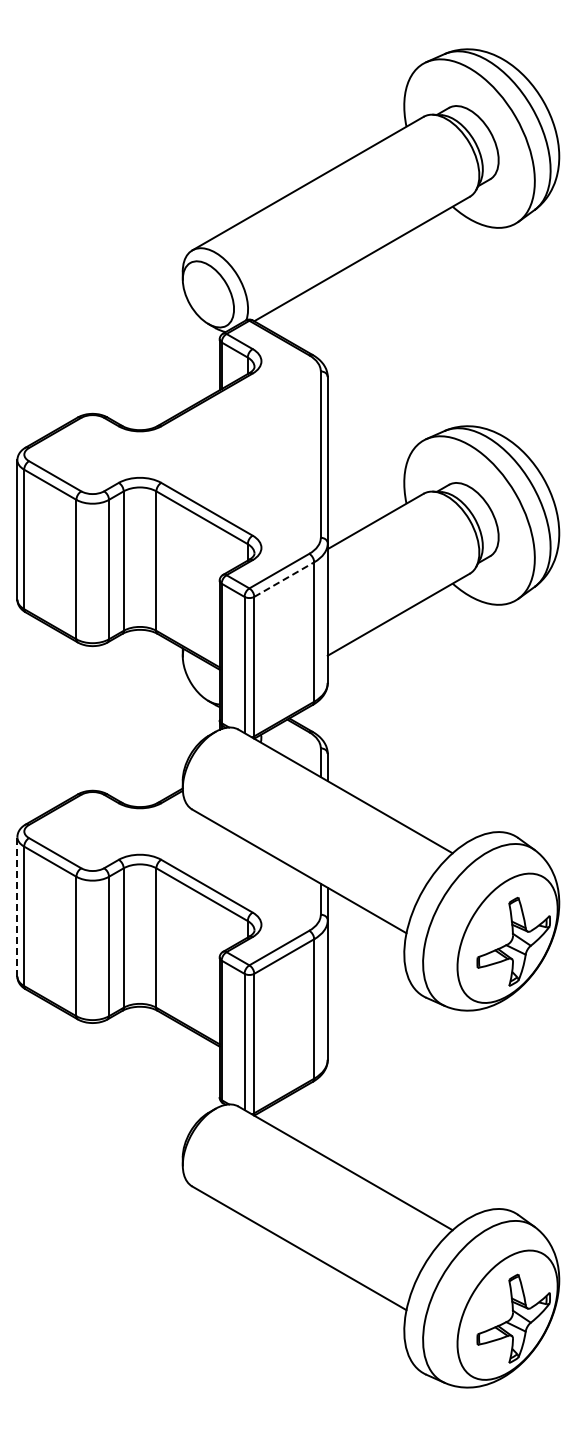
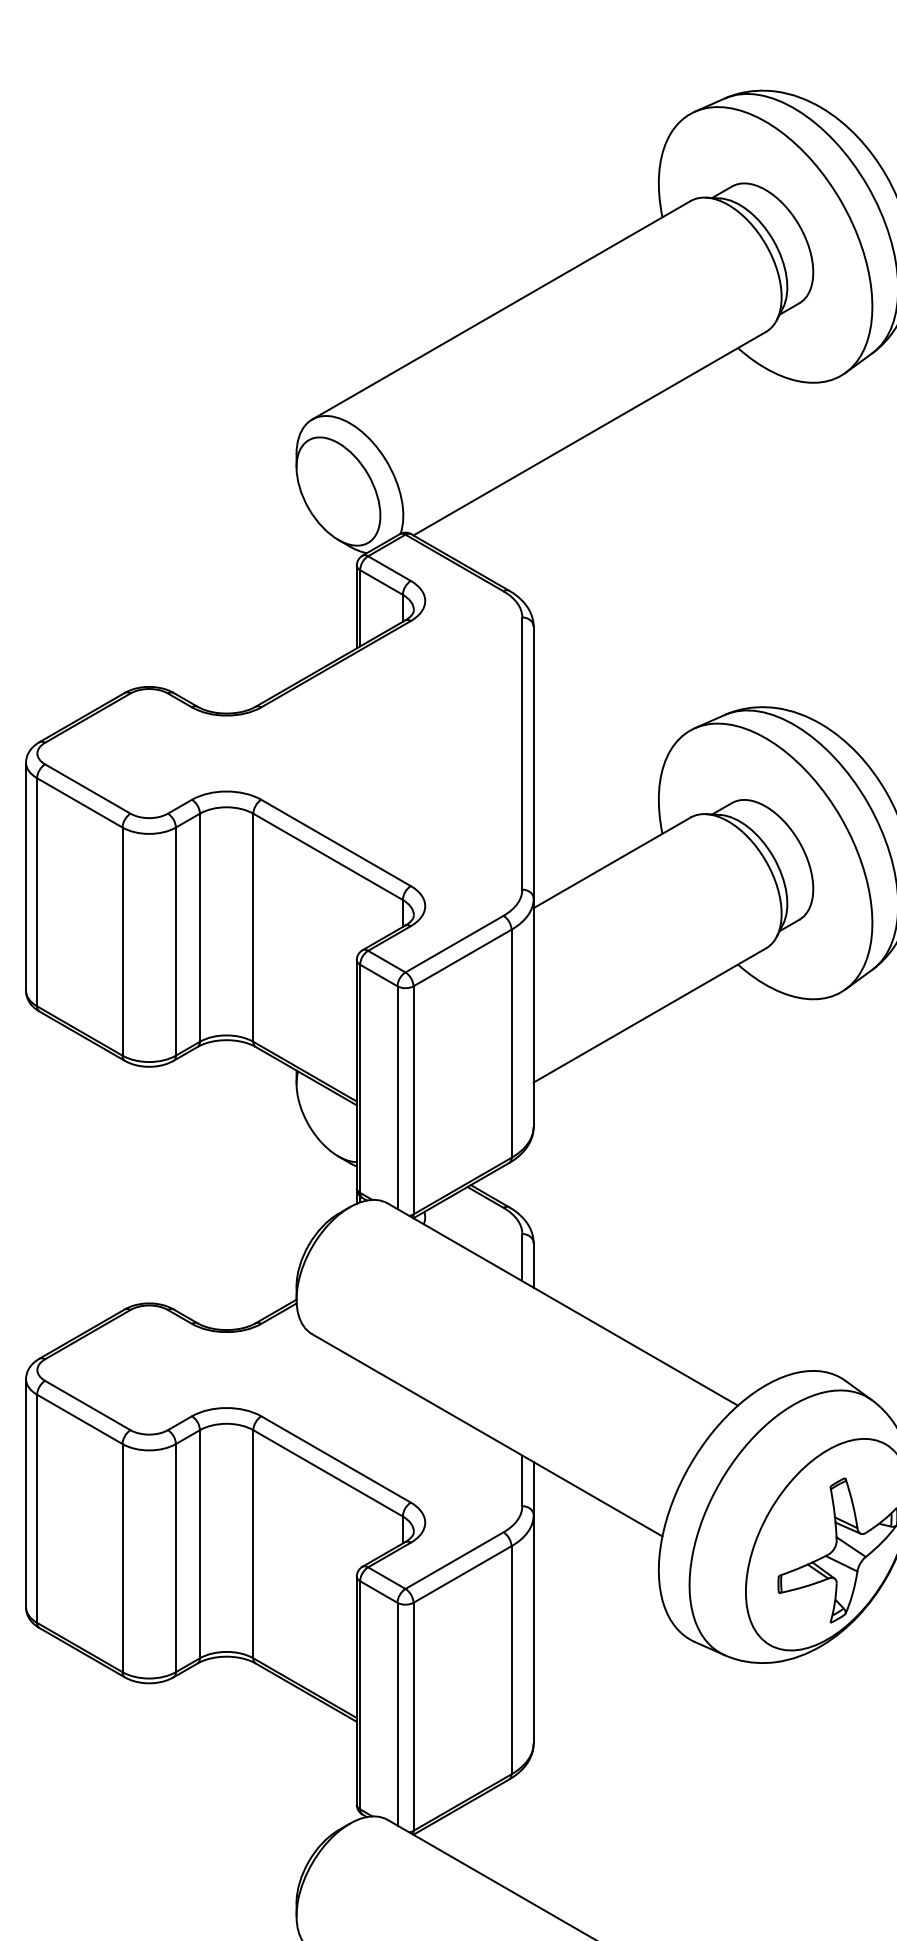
line: (284, 579) -> (462, 957), dashed -> solid
line: (17, 906) -> (26, 1492), dashed -> solid

